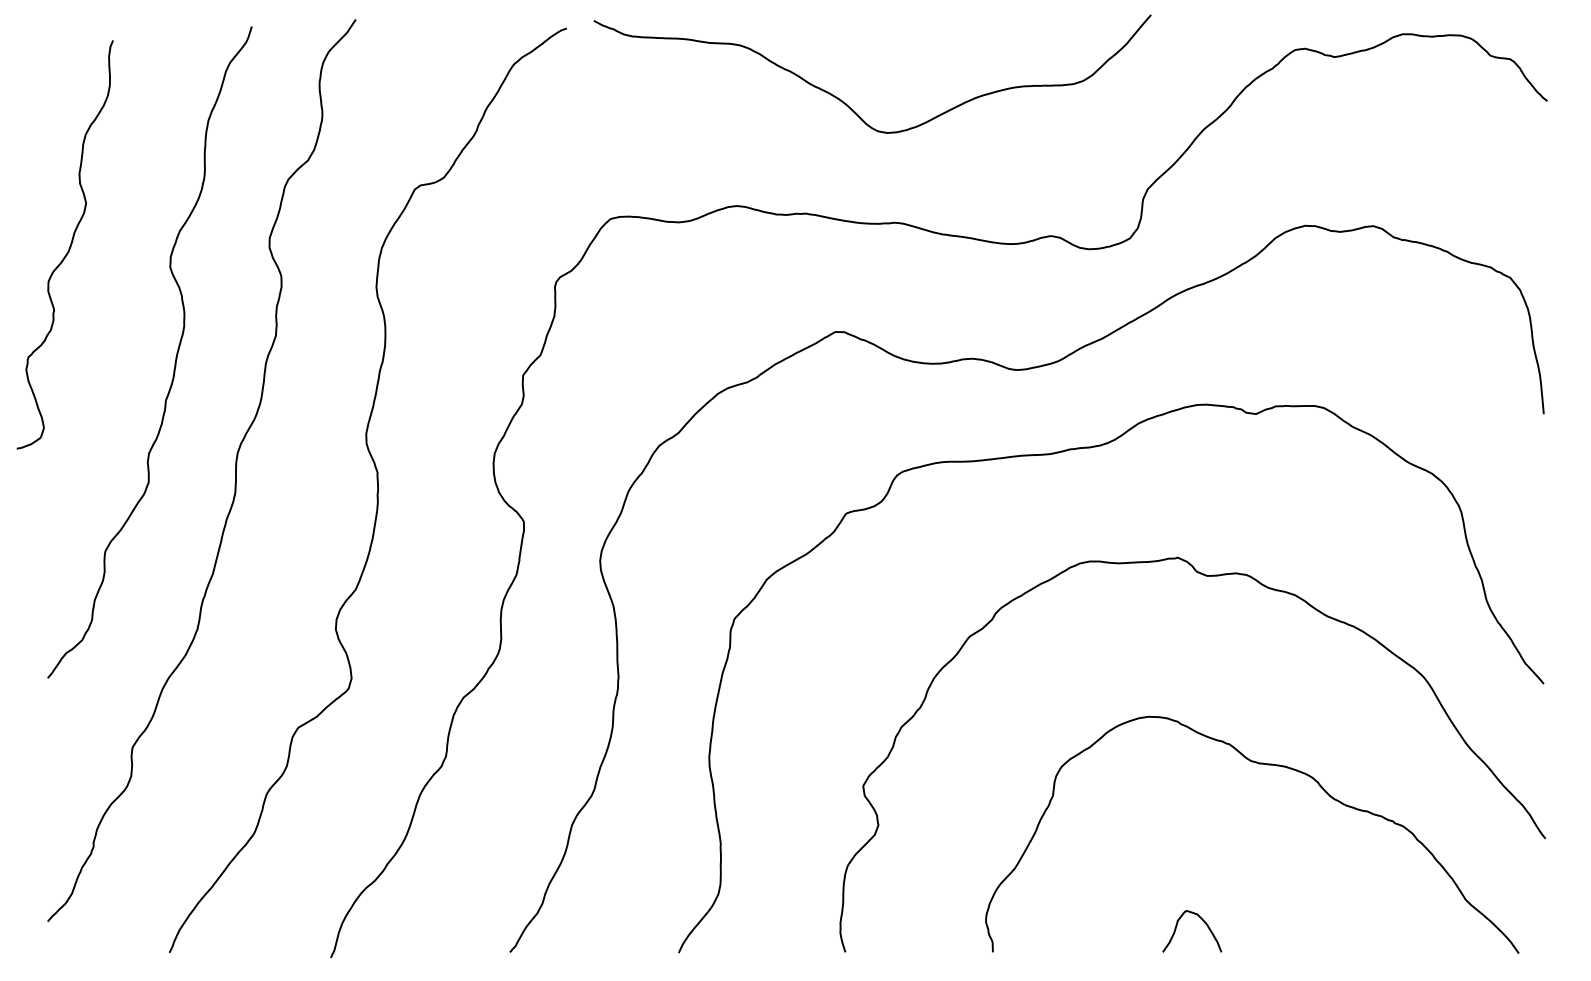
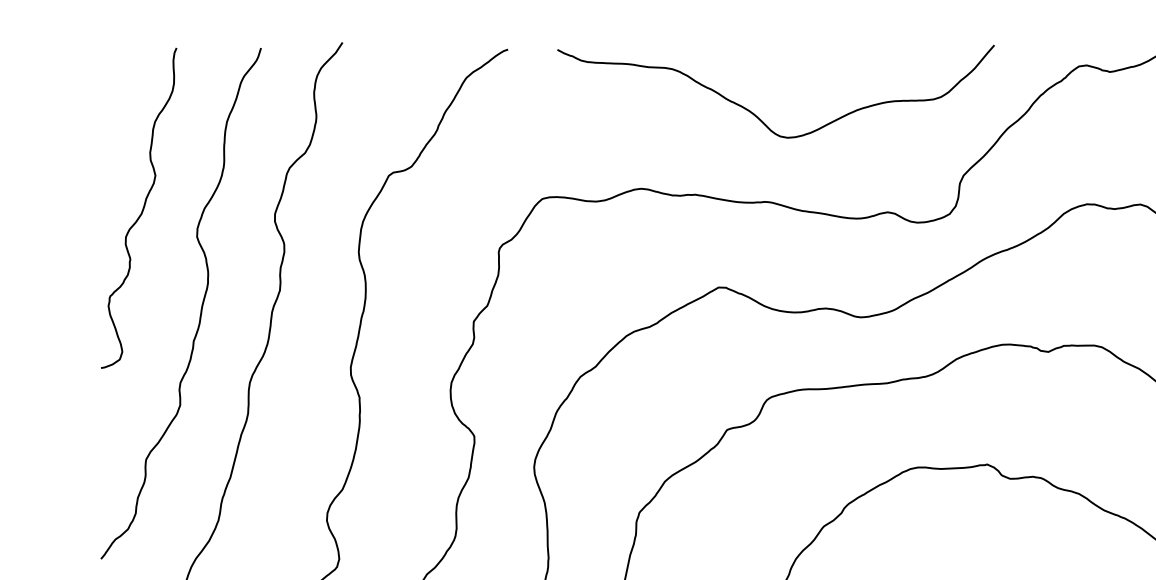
curve: (845, 102) -> (754, 113), moved
curve: (69, 245) -> (142, 208), moved

